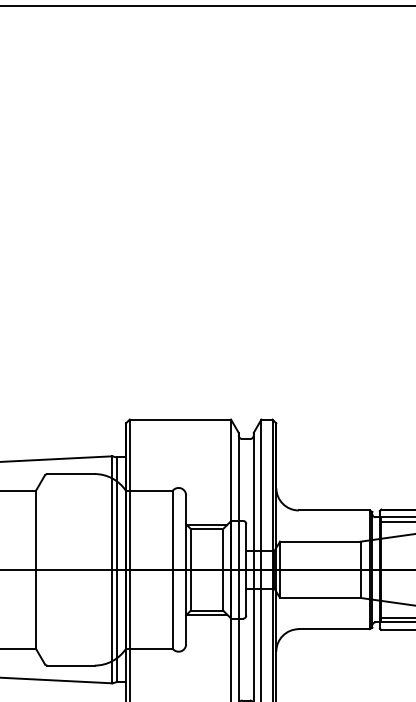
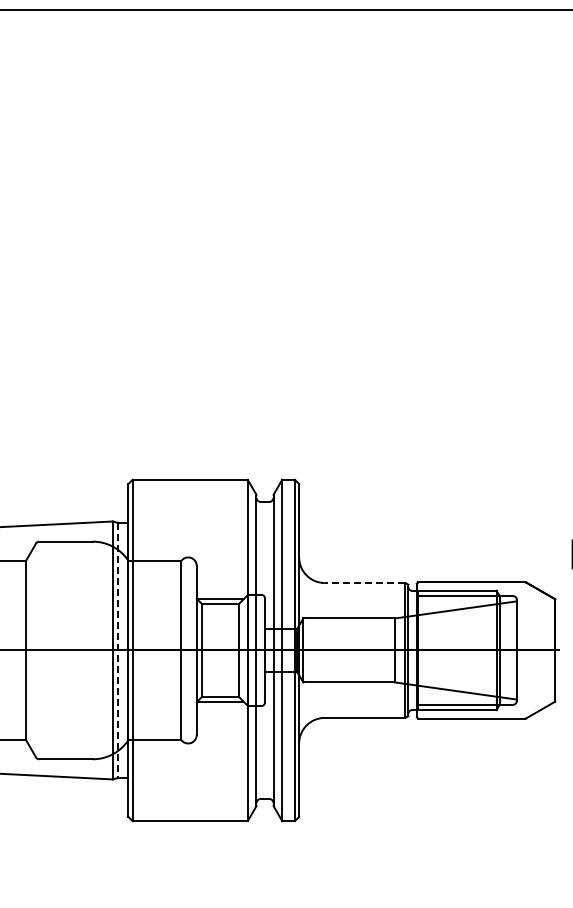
line: (333, 510) -> (364, 583), solid -> dashed
line: (116, 569) -> (117, 650), solid -> dashed

